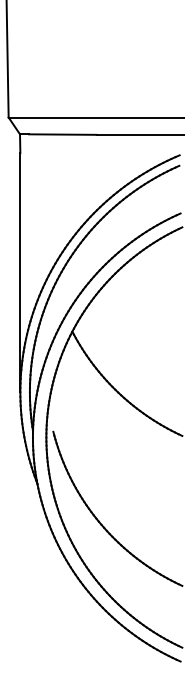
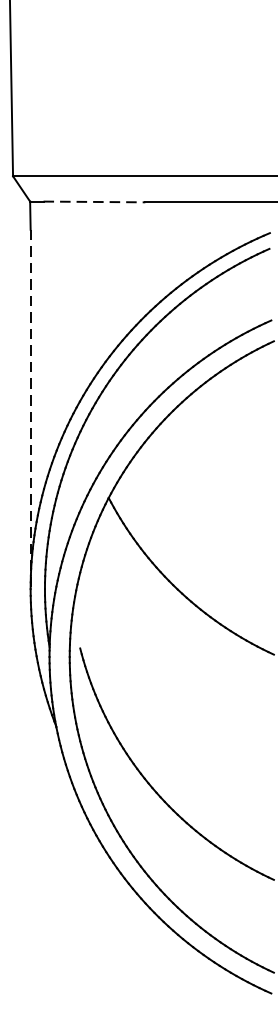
line: (62, 134) -> (93, 201), solid -> dashed
line: (20, 272) -> (30, 409), solid -> dashed

